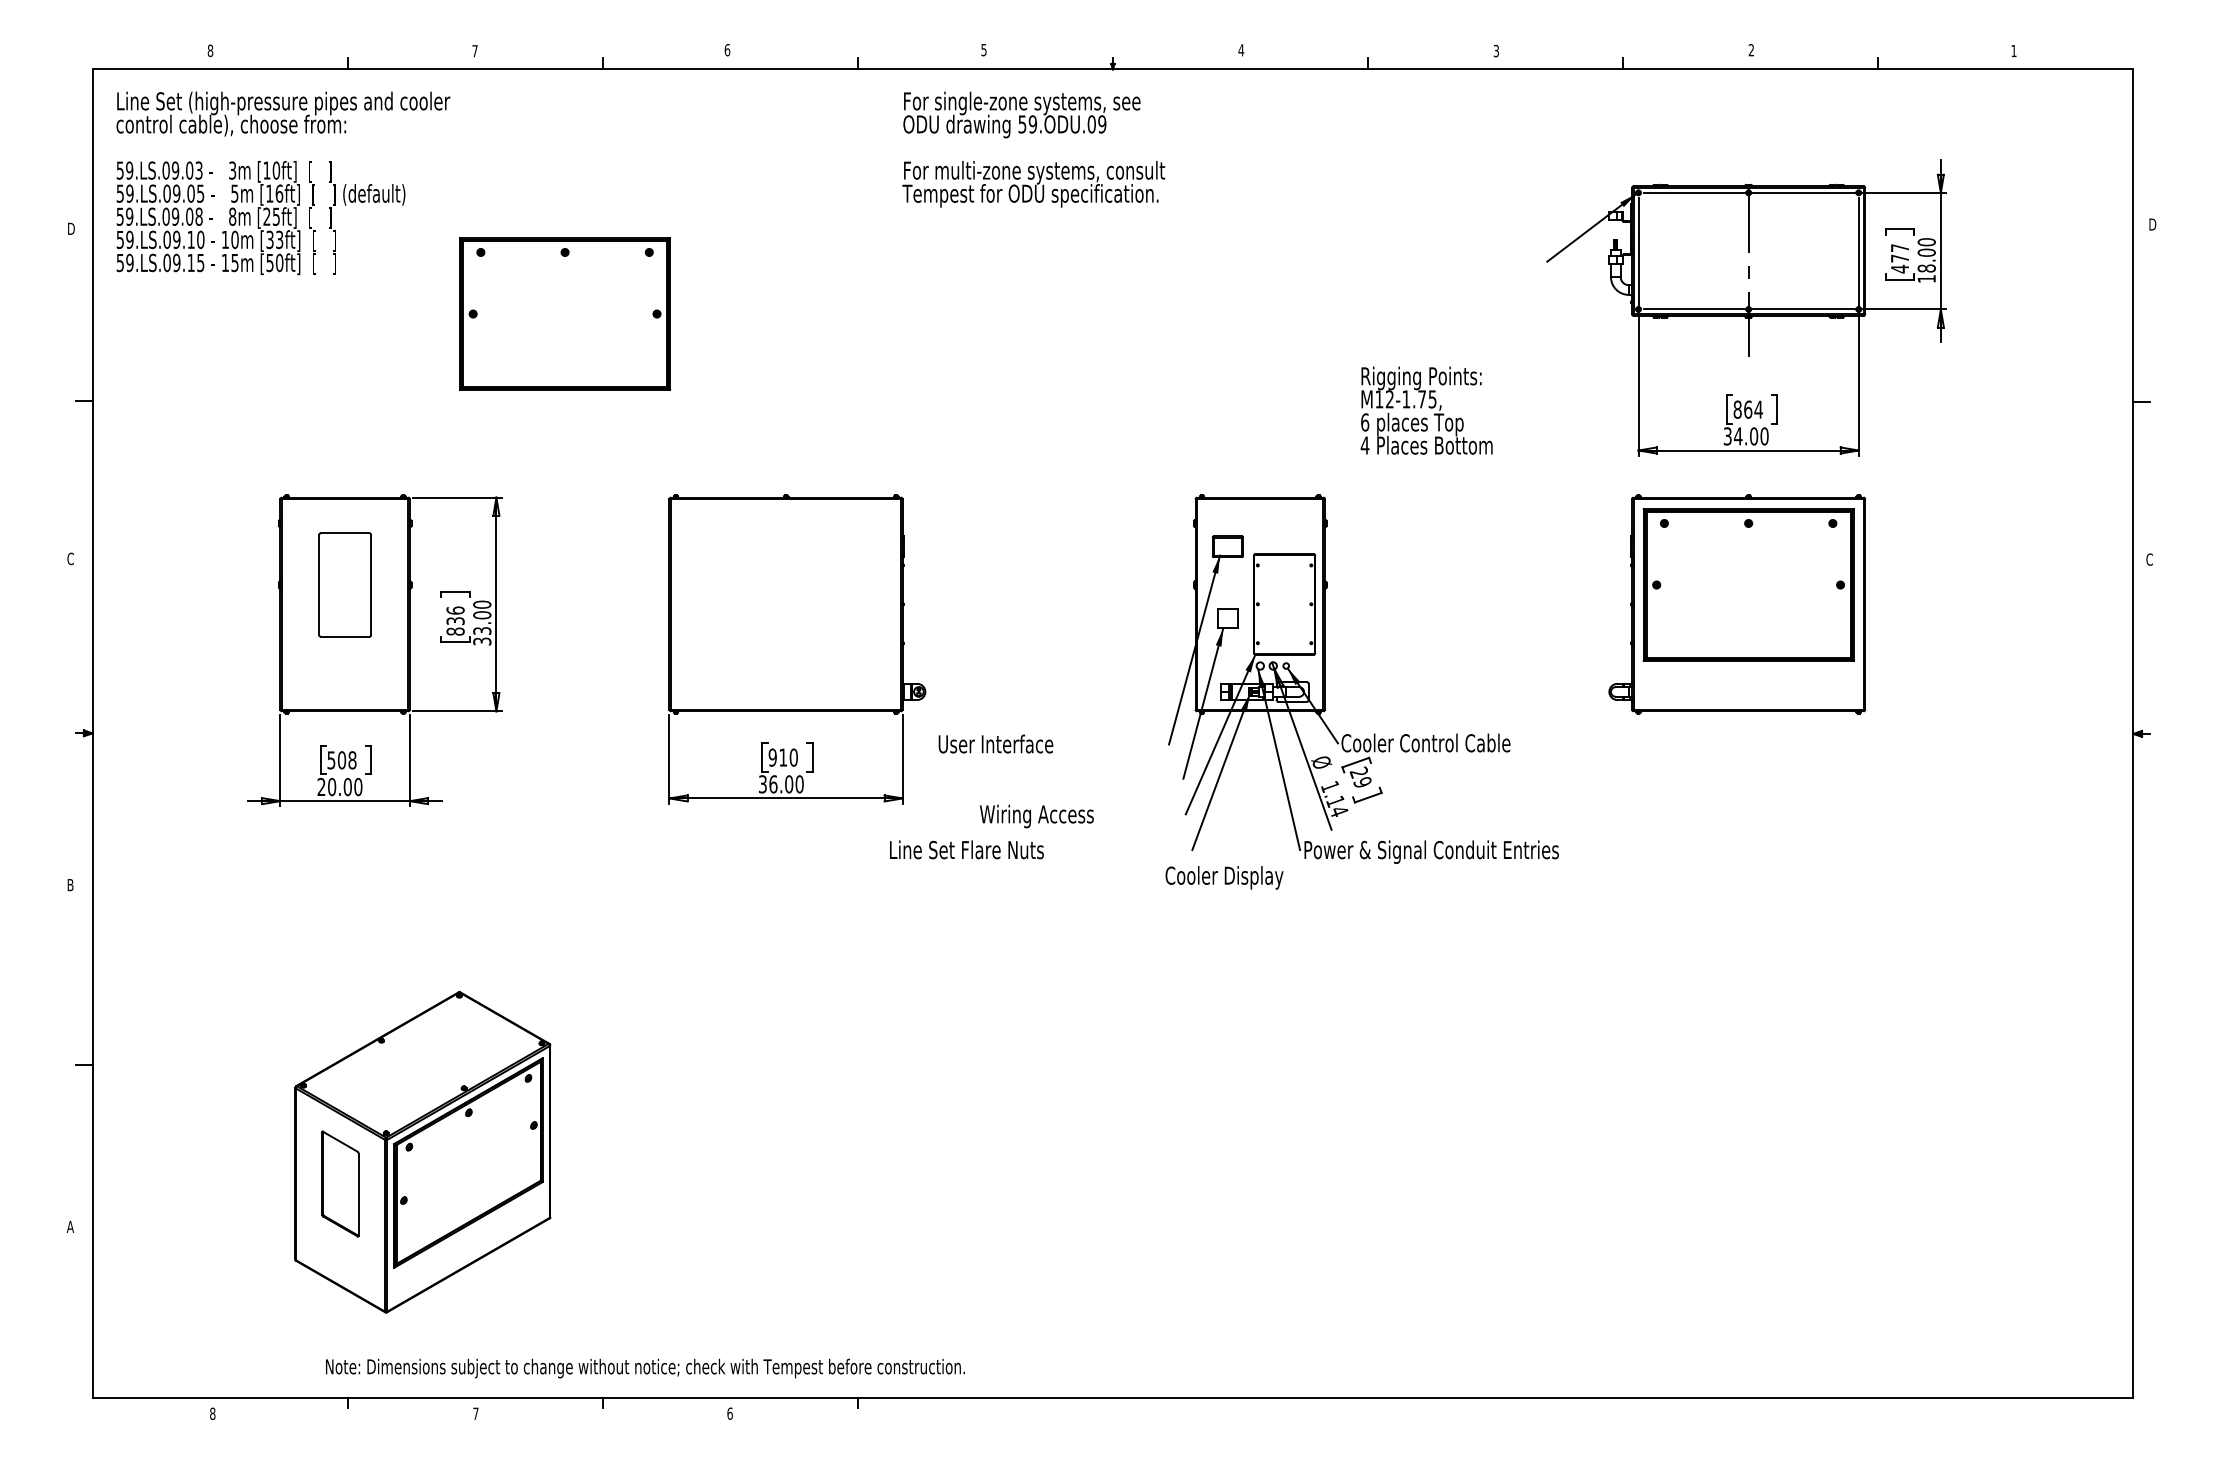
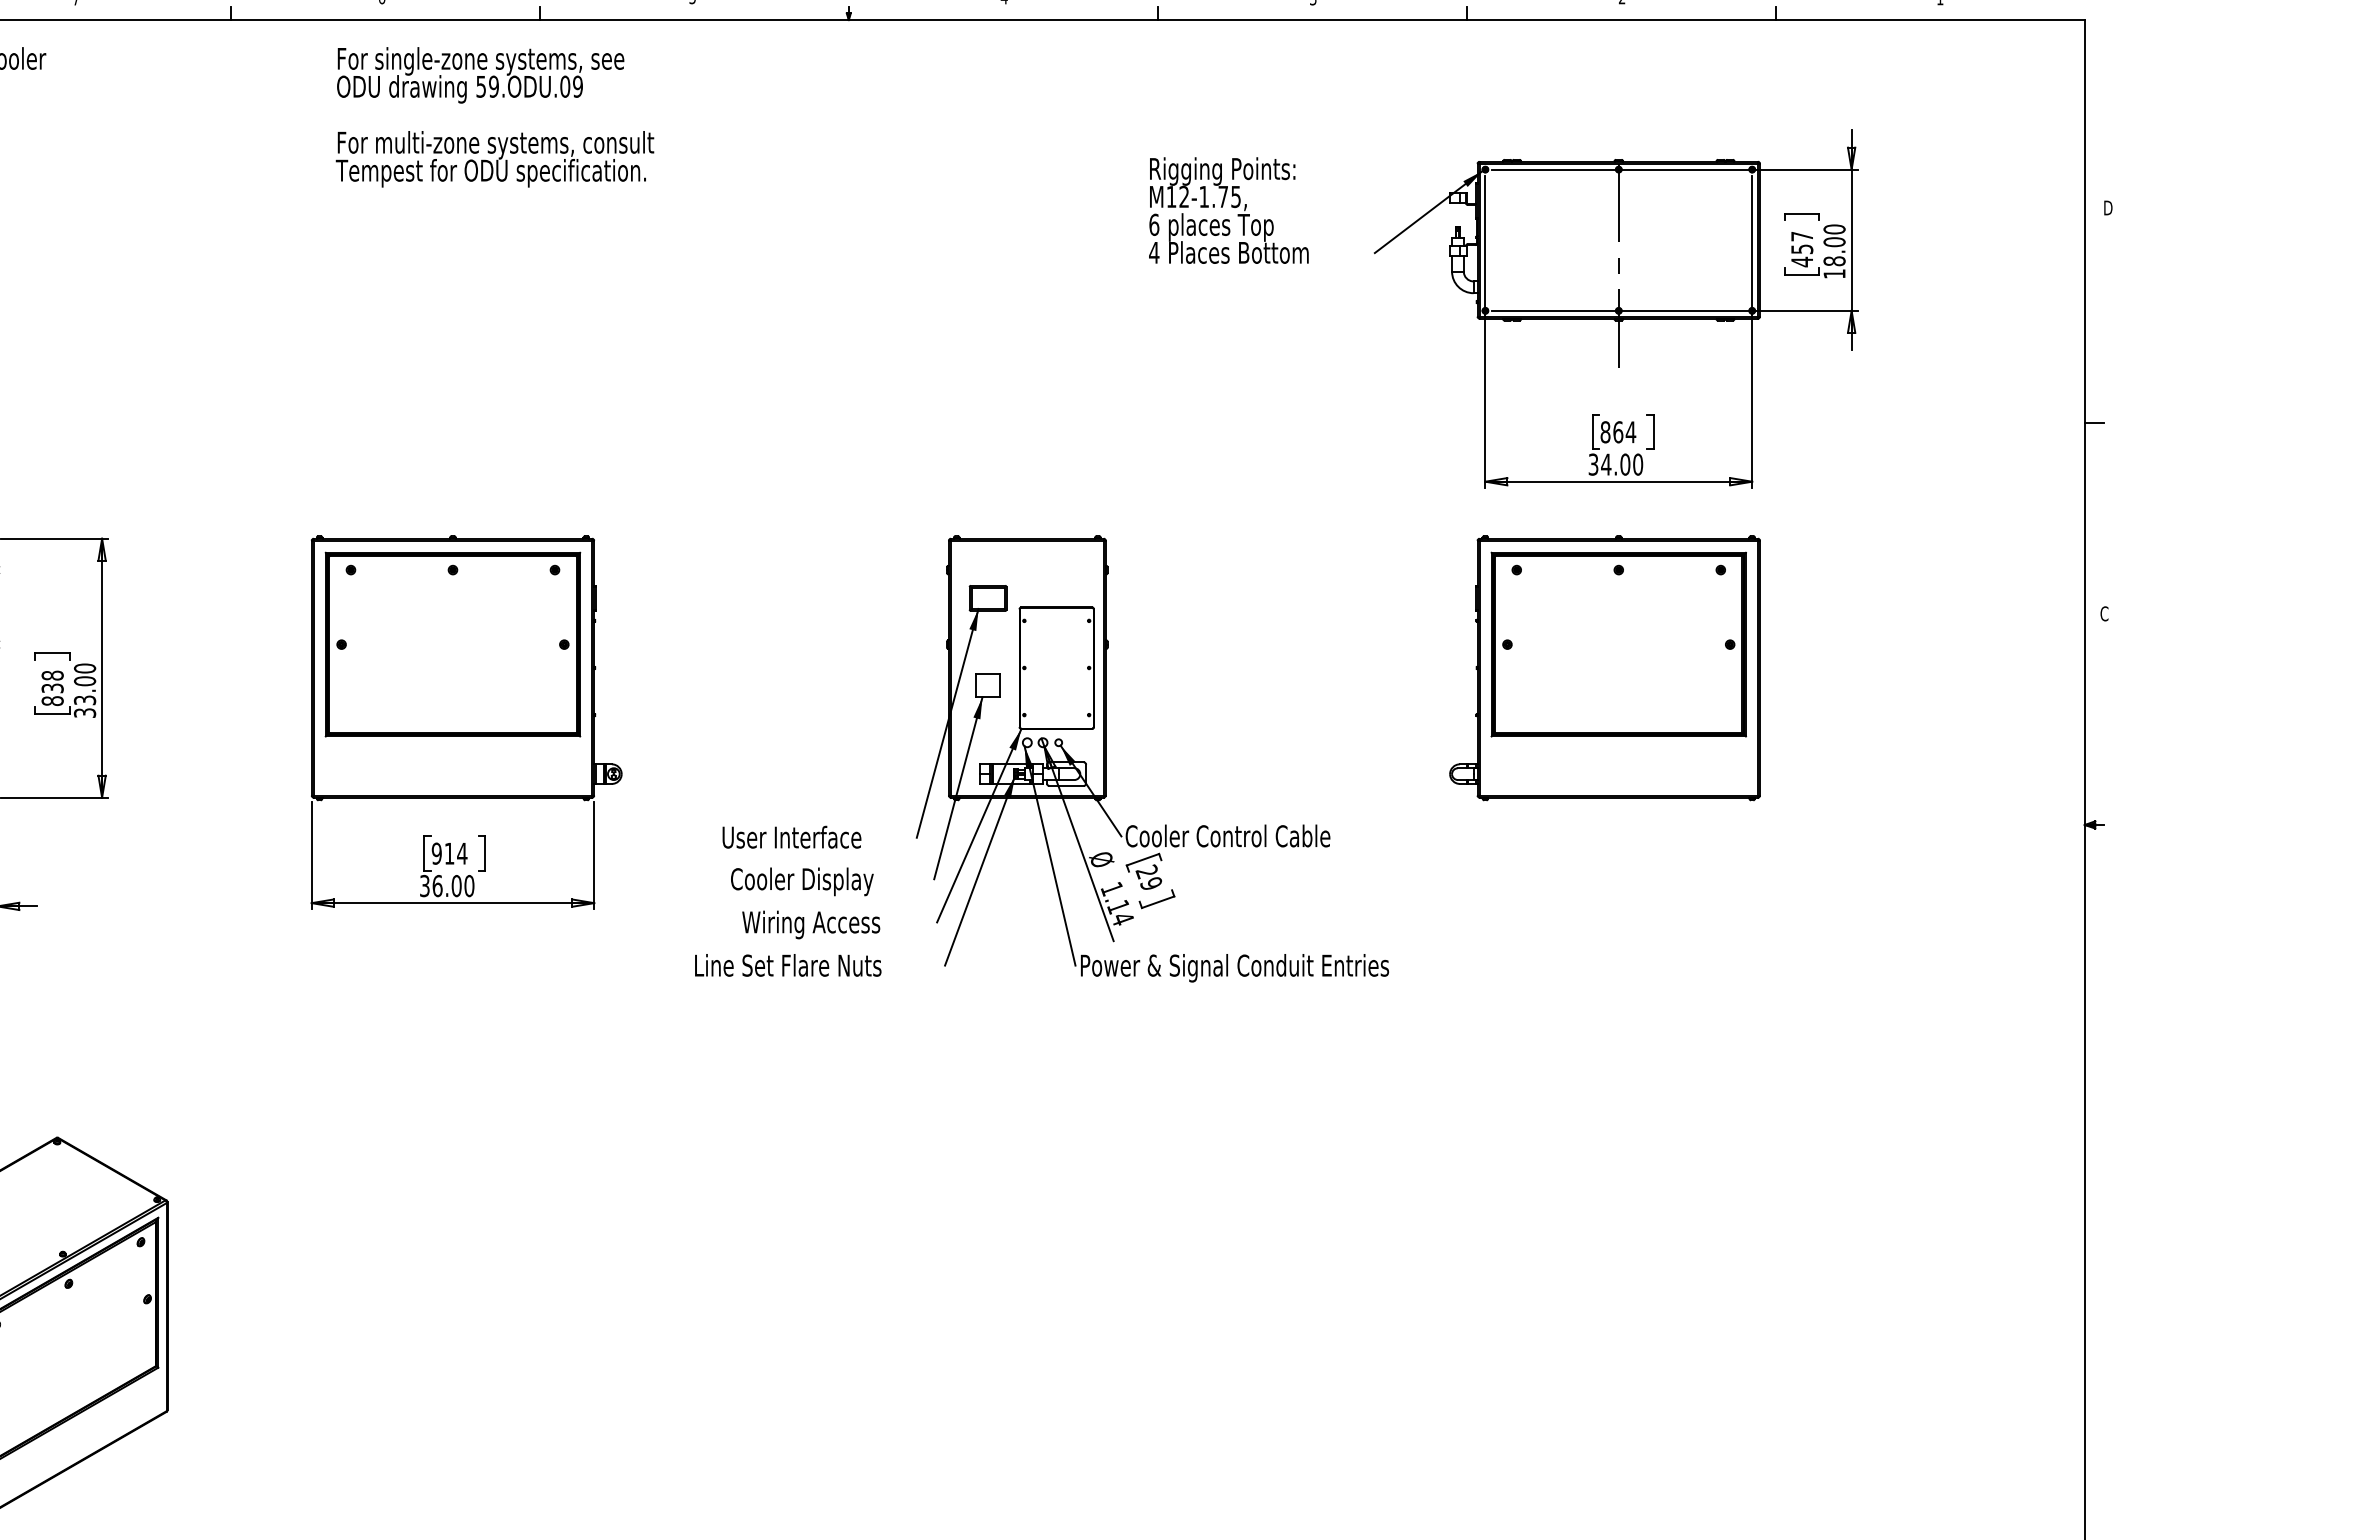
text: (1033, 149) -> (494, 117), moved
text: (1900, 258) -> (1802, 249), 477 -> 457
part: (565, 313) -> (453, 643), moved
text: (1426, 410) -> (1228, 210), moved
text: (455, 610) -> (52, 675), 836 -> 838
text: (995, 743) -> (791, 836), moved
text: (793, 757) -> (461, 853), 910 -> 914
text: (1036, 816) -> (810, 924), moved
text: (966, 849) -> (787, 964), moved
text: (1224, 877) -> (802, 881), moved

